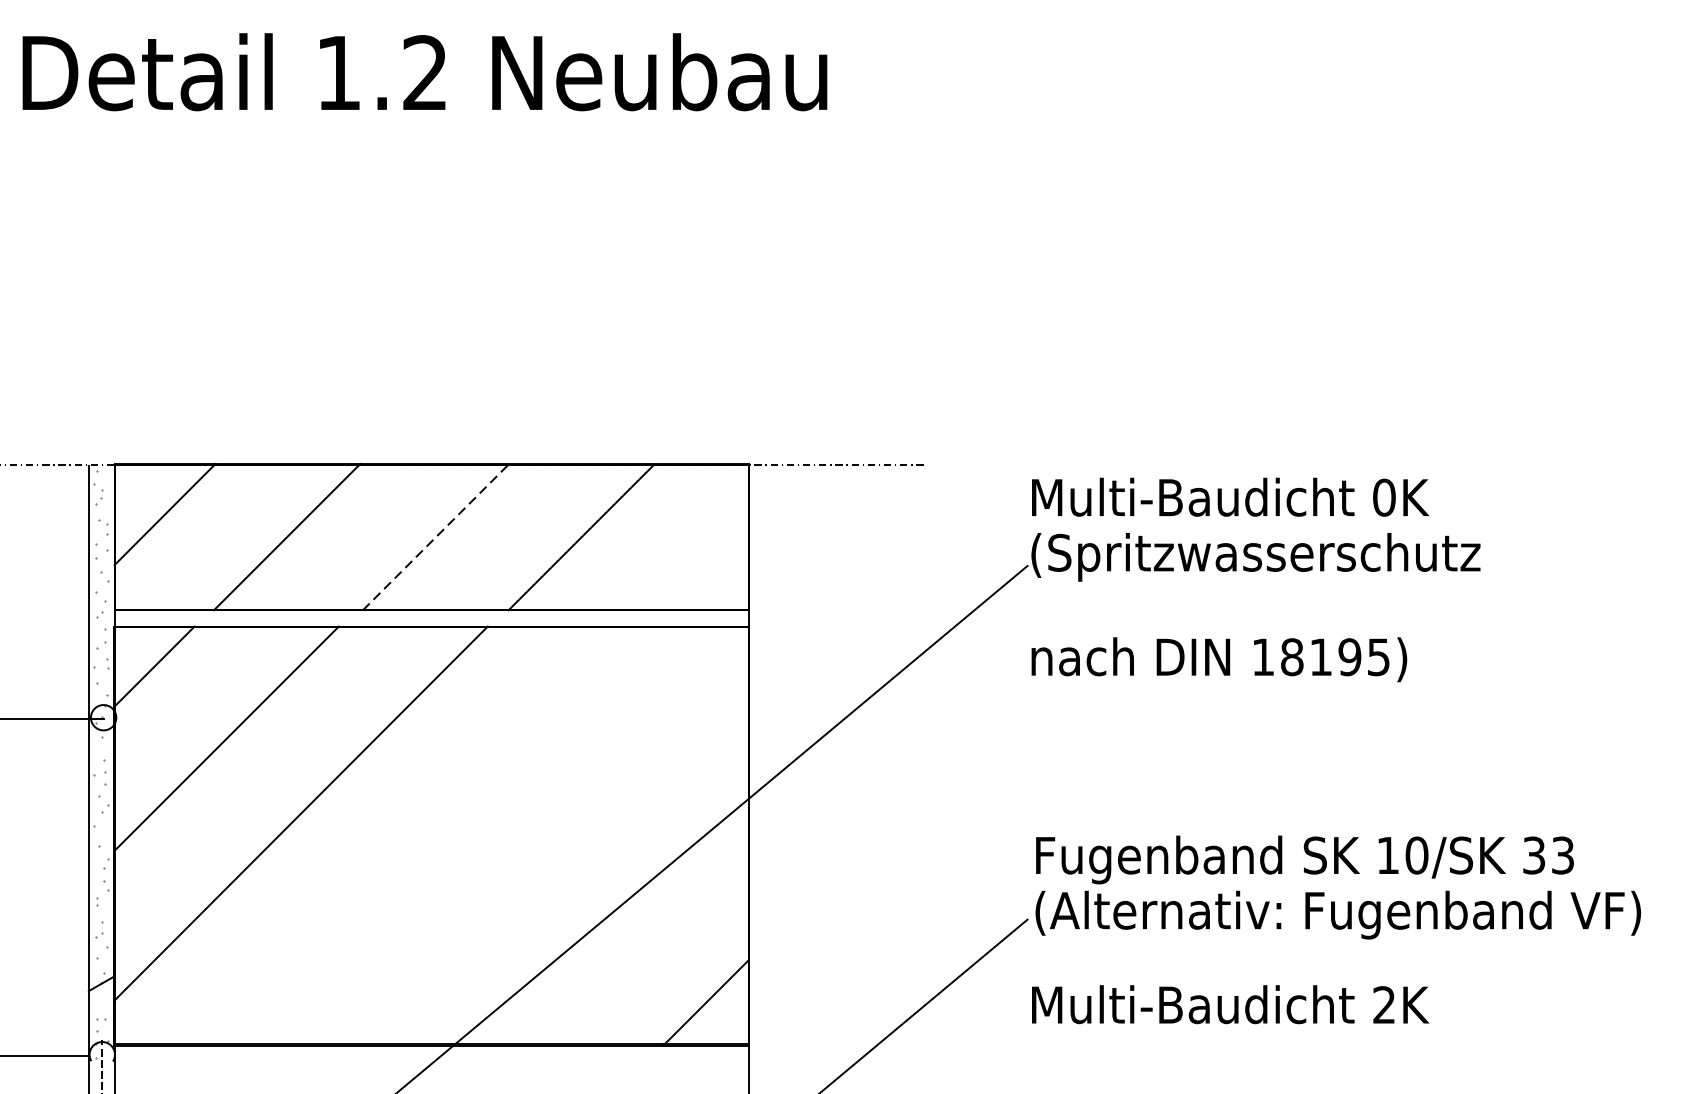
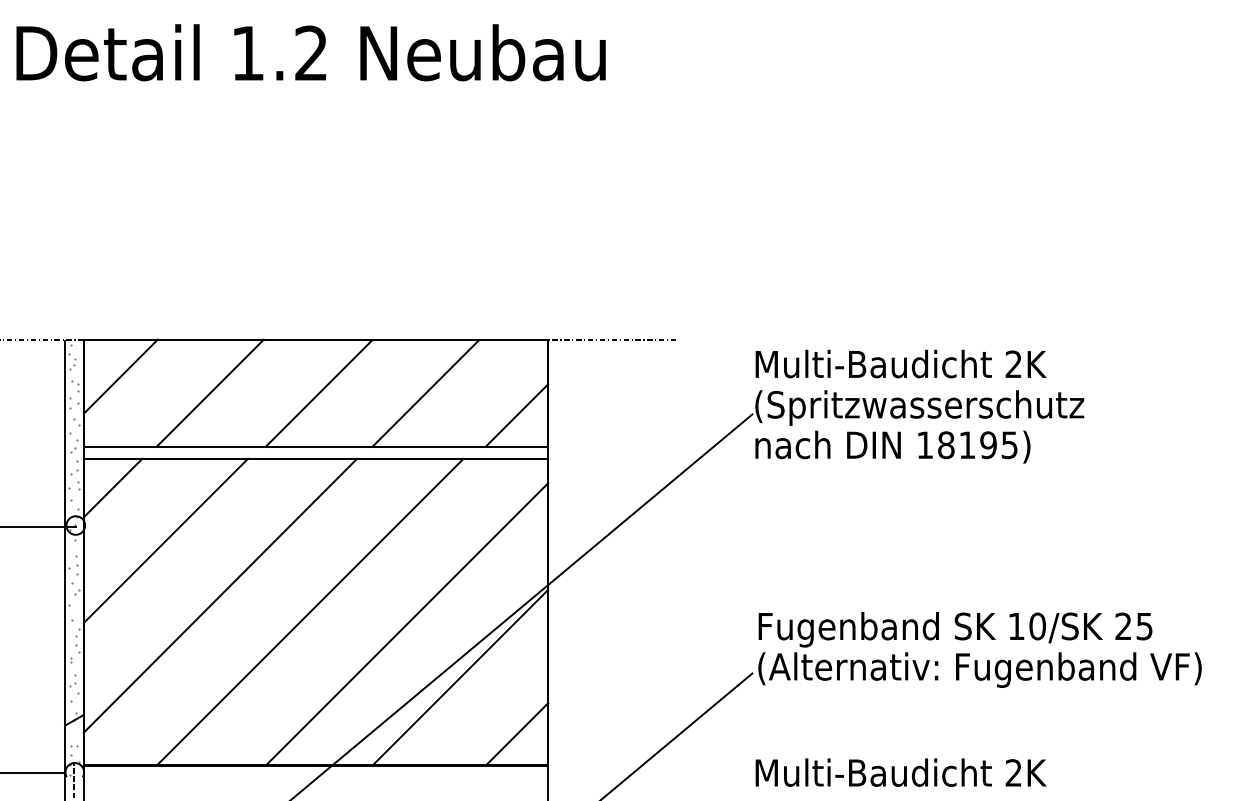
text: (1383, 497) -> (1013, 364), 0K -> 2K
line: (436, 537) -> (319, 393), dashed -> solid
line: (705, 567) -> (516, 415), added
text: (1218, 658) -> (892, 446), moved
line: (422, 835) -> (309, 611), added
line: (555, 852) -> (406, 624), added
text: (1547, 855) -> (1133, 626), 33 -> 25
line: (628, 925) -> (460, 677), added
text: (1229, 1004) -> (900, 772), moved

